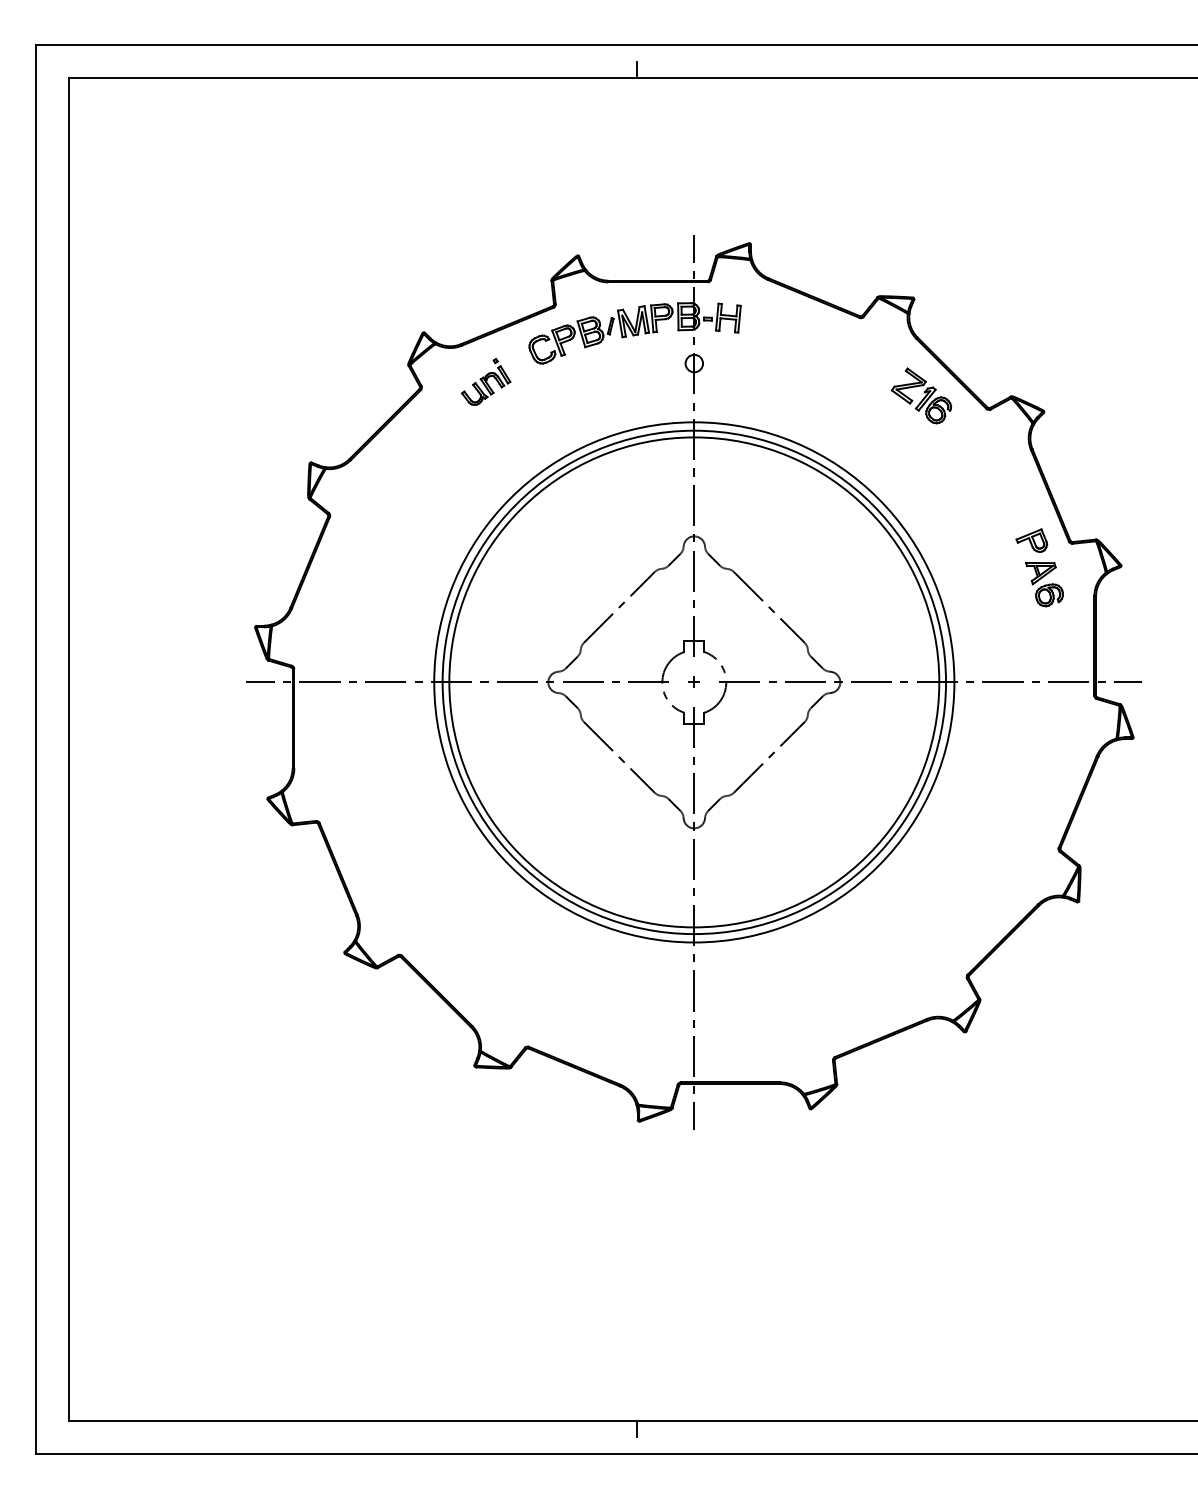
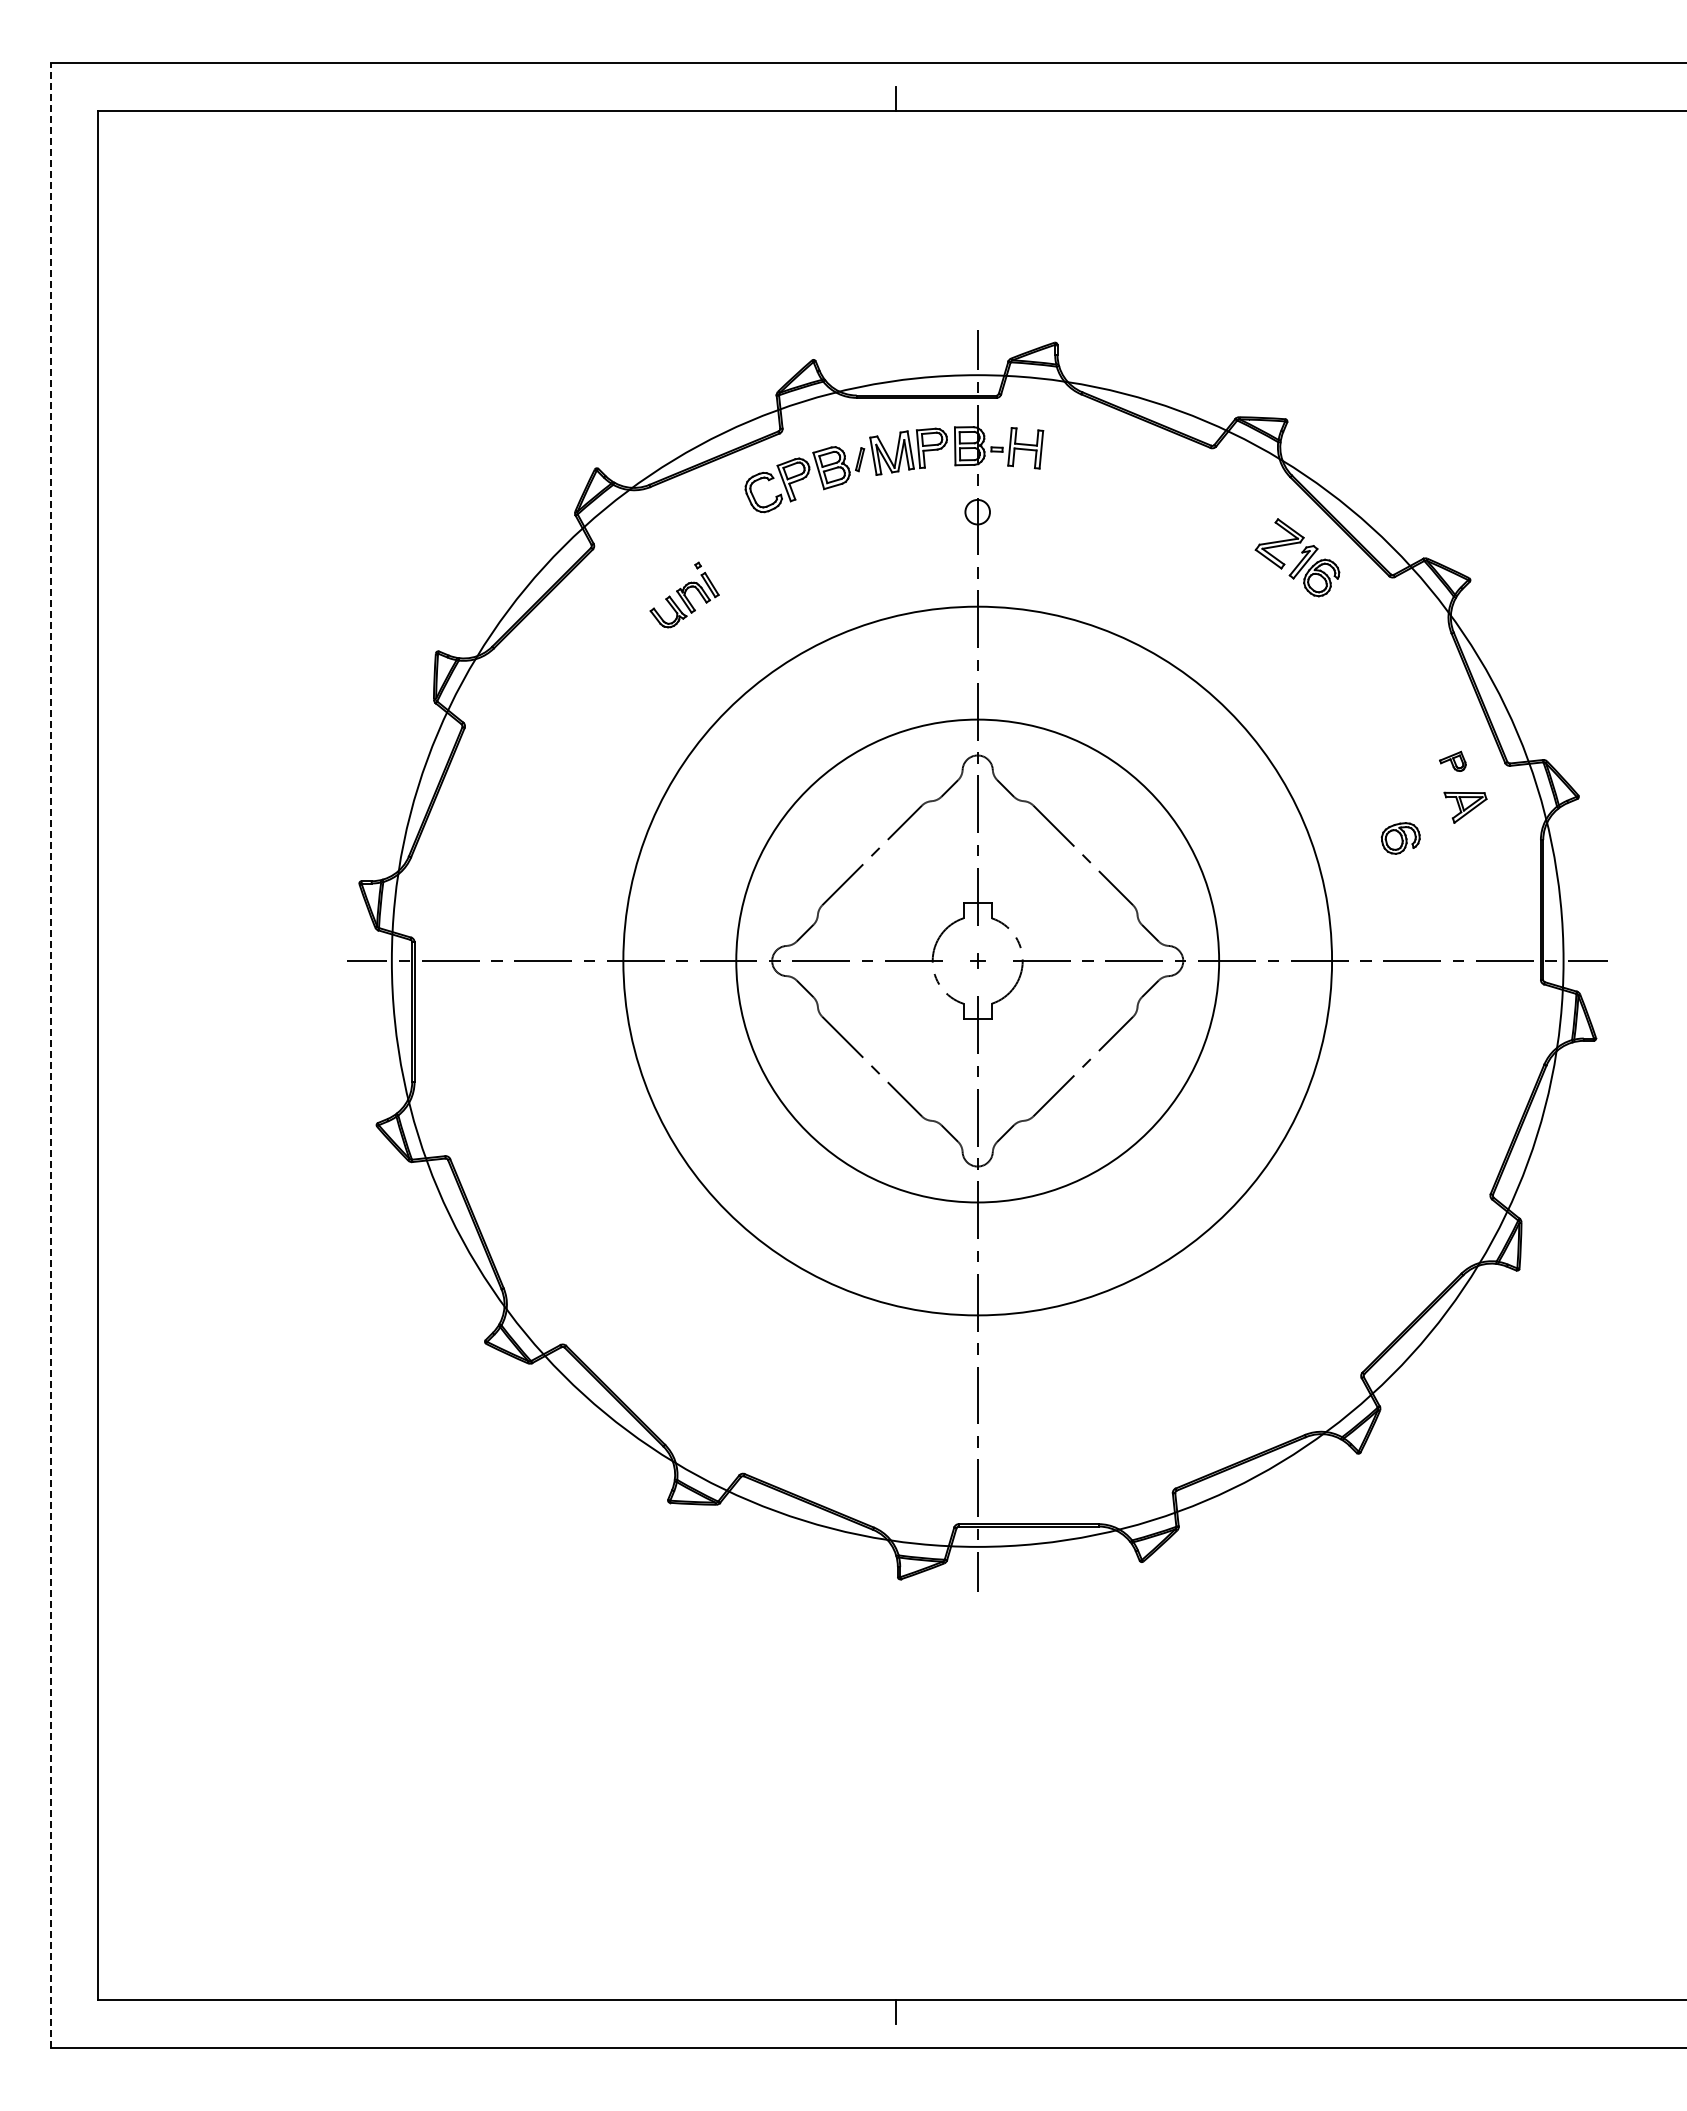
part: (486, 381) -> (684, 594), moved
part: (1031, 540) -> (1452, 761), size x0.6
part: (1049, 595) -> (1400, 838), moved
circle: (694, 682) -> (977, 960), size x0.7
circle: (694, 682) -> (977, 960), size x1.6
line: (35, 749) -> (50, 1055), solid -> dashed

